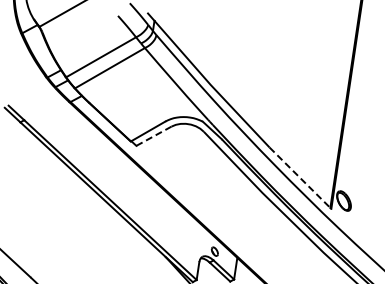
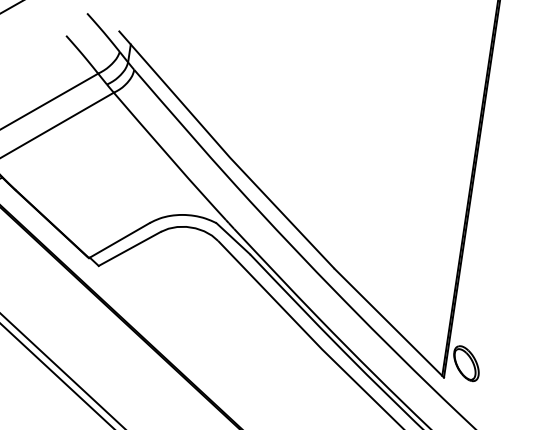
line: (153, 136) -> (129, 249), dashed -> solid
line: (300, 178) -> (389, 323), dashed -> solid

